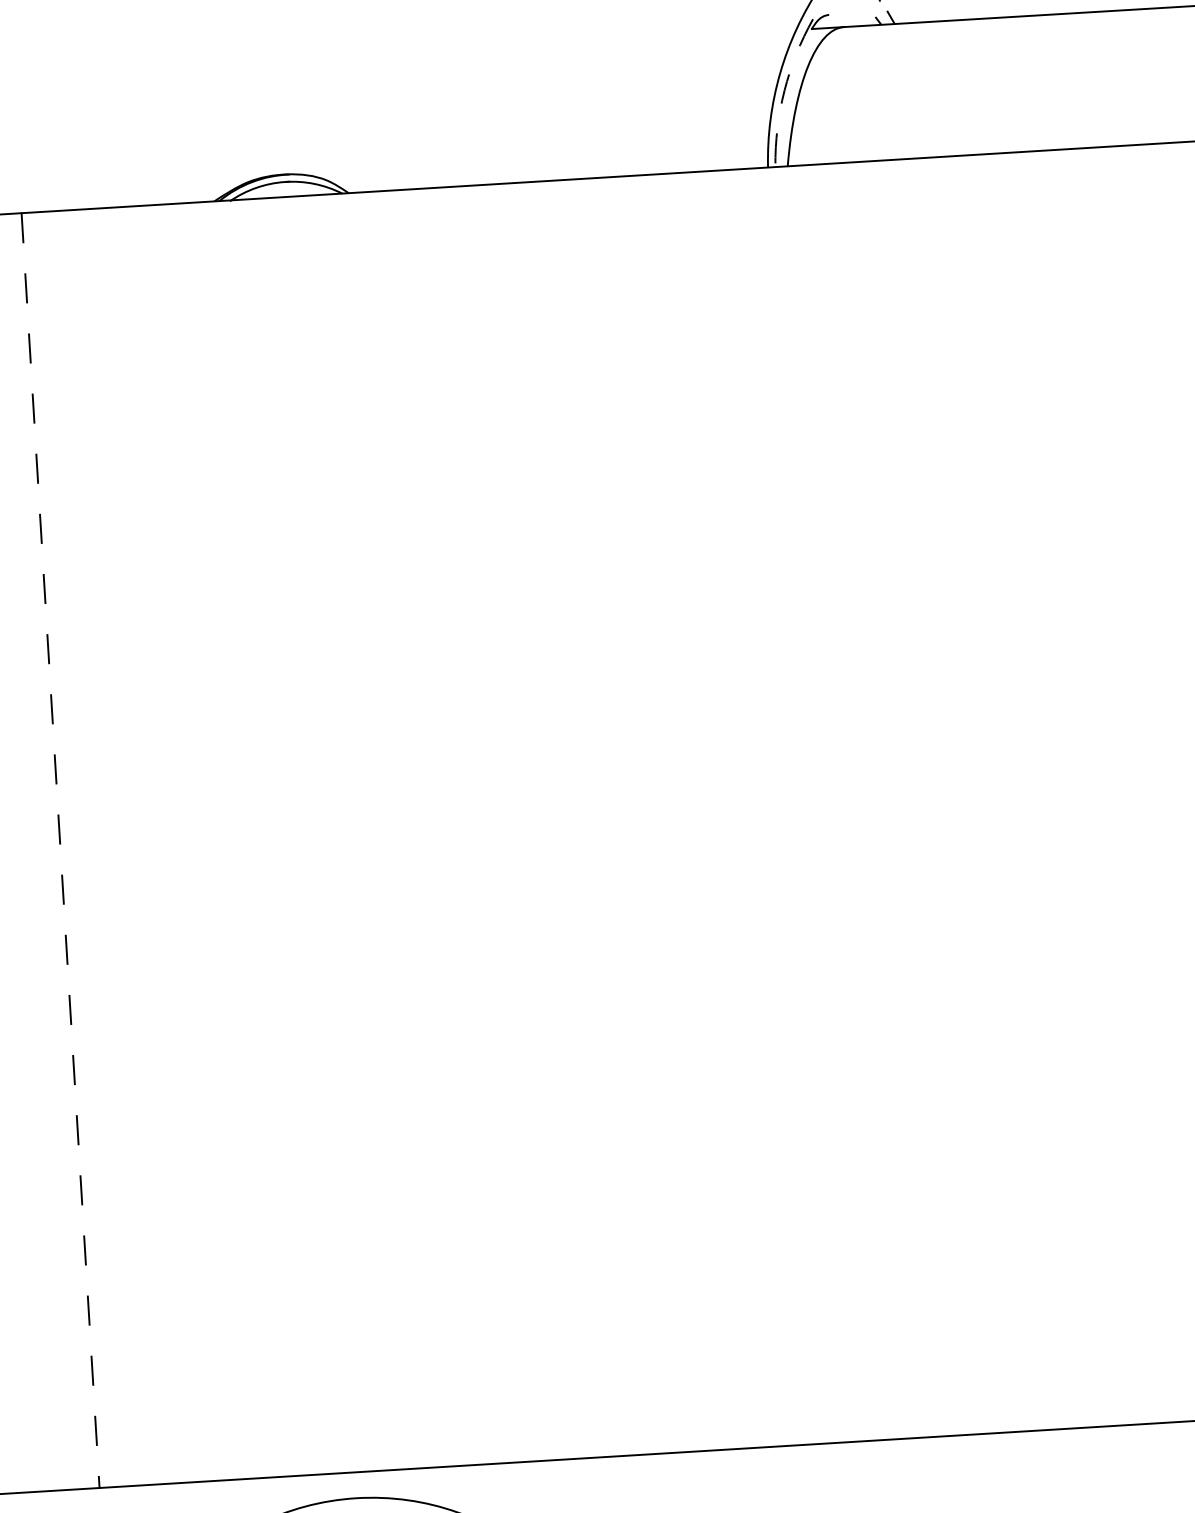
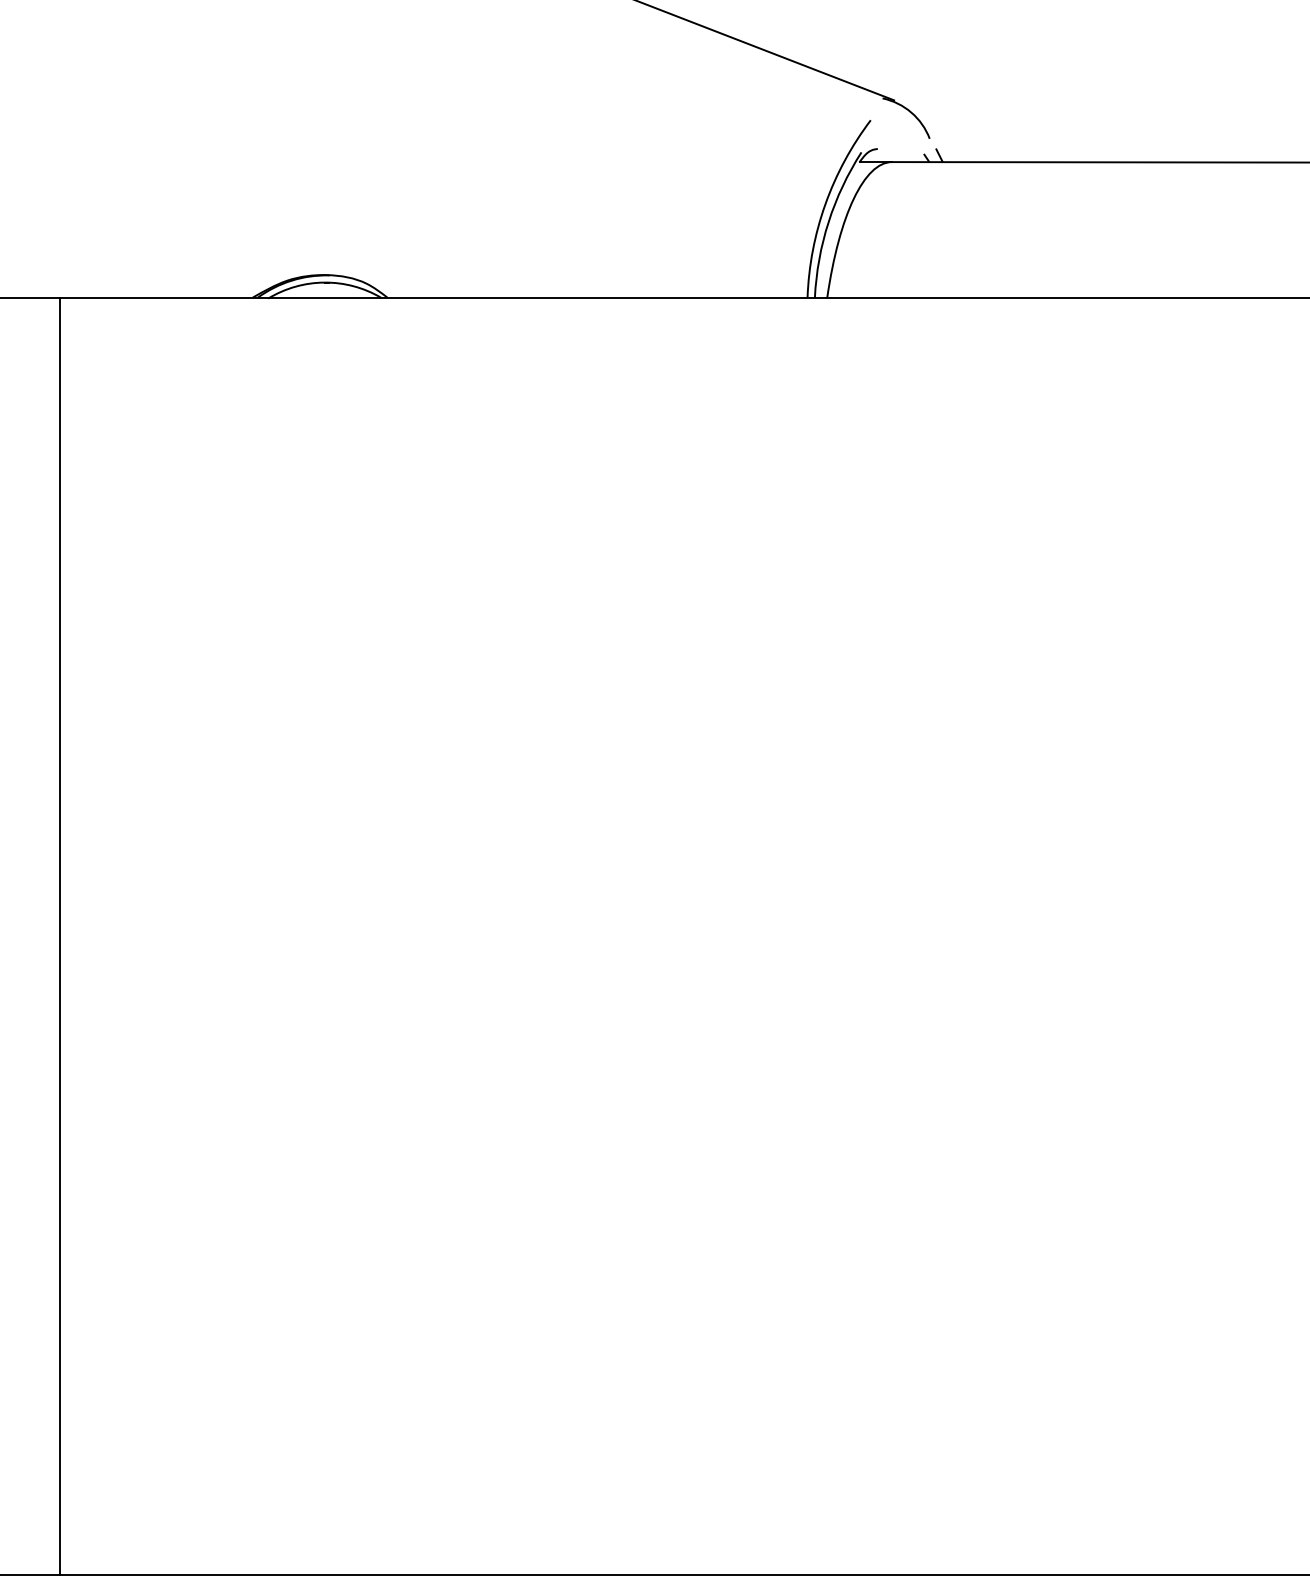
arc: (784, 91) -> (828, 222), dashed -> solid
line: (60, 850) -> (59, 936), dashed -> solid

